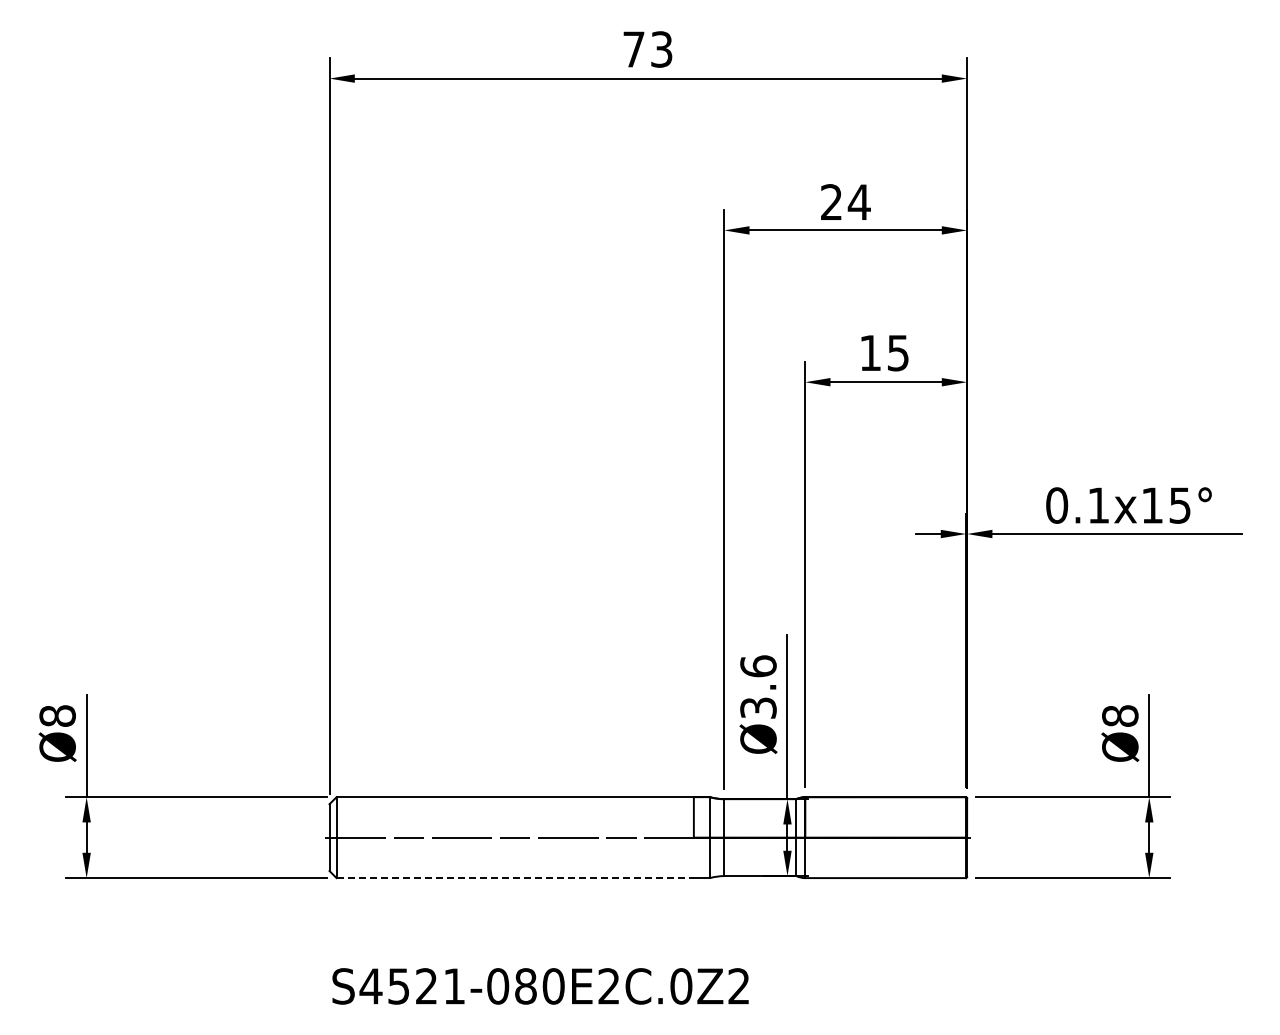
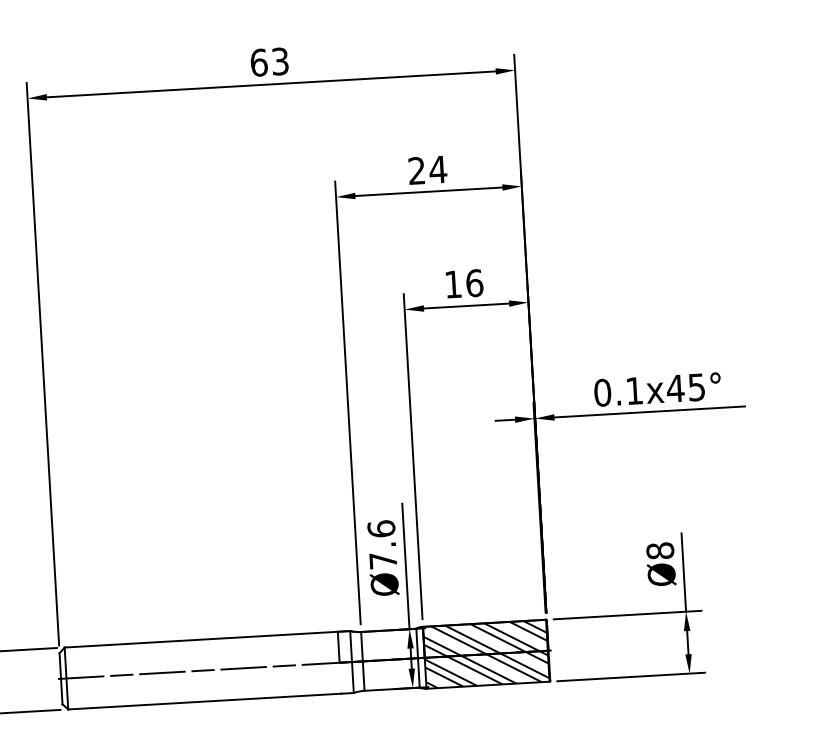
text: (634, 49) -> (259, 62), 73 -> 63
text: (898, 352) -> (474, 282), 15 -> 16
text: (1151, 505) -> (674, 388), 0.1x15° -> 0.1x45°
text: (758, 707) -> (383, 560), Ø3.6 -> Ø7.6
hatch: (886, 837) -> (486, 654), added
line: (515, 878) -> (205, 701), dashed -> solid

